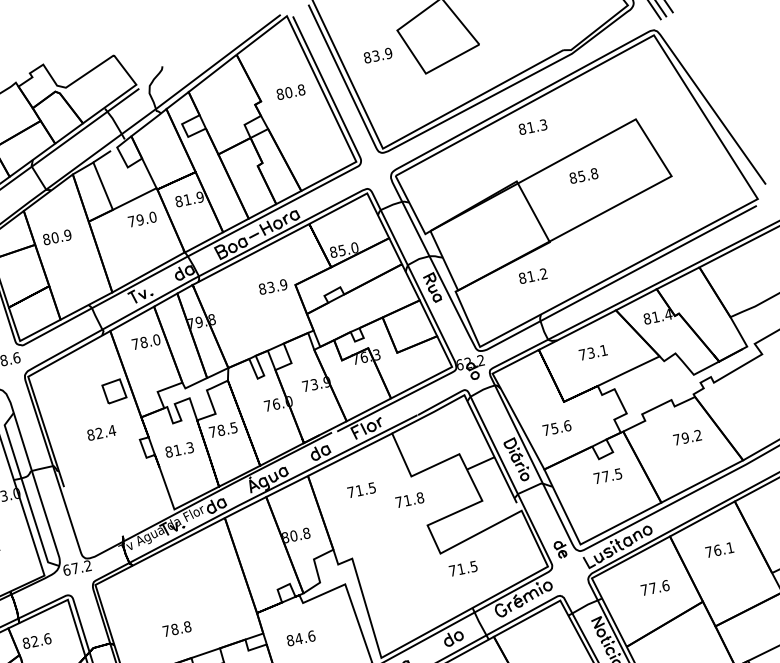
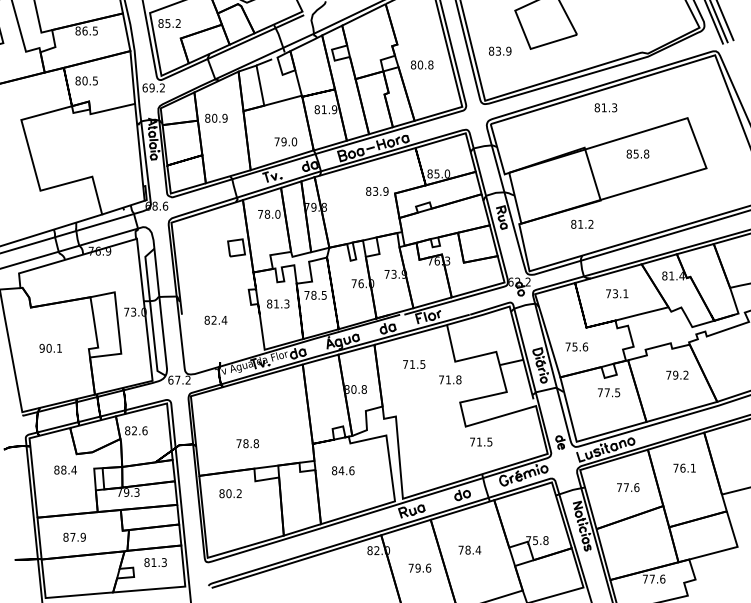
part: (378, 54) -> (500, 50), moved
part: (291, 91) -> (422, 64), moved
part: (141, 219) -> (285, 141), moved
part: (100, 432) -> (215, 319), moved

